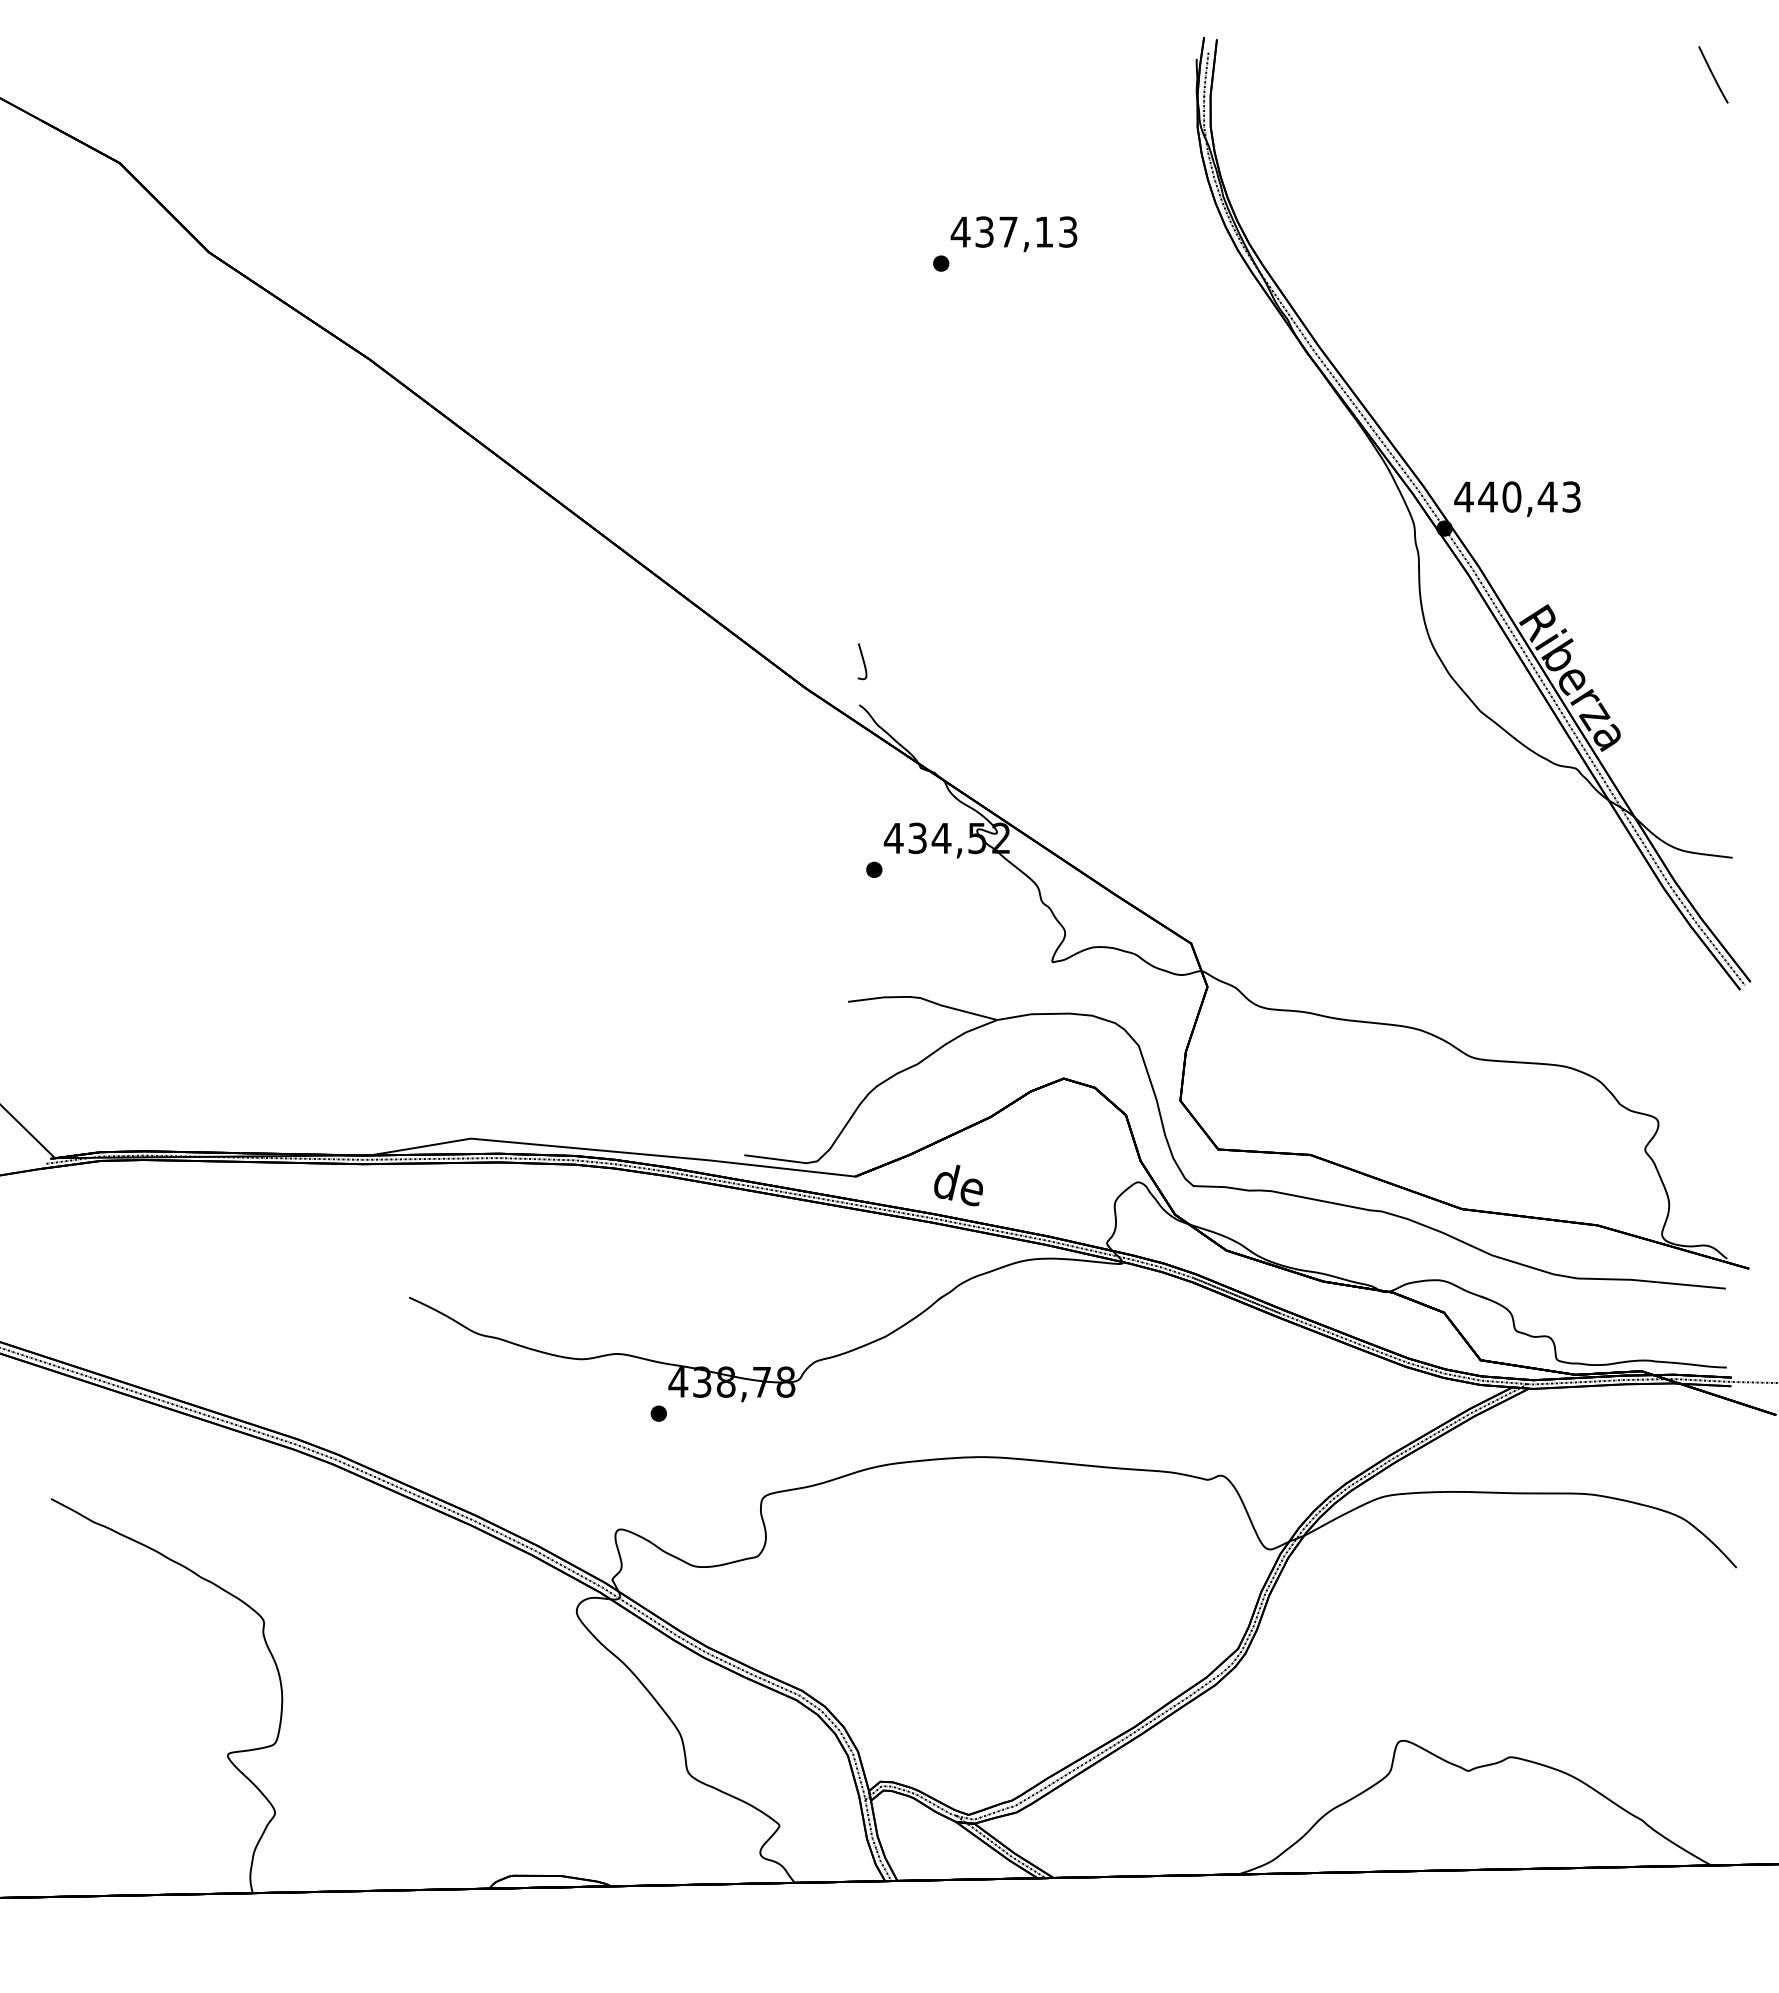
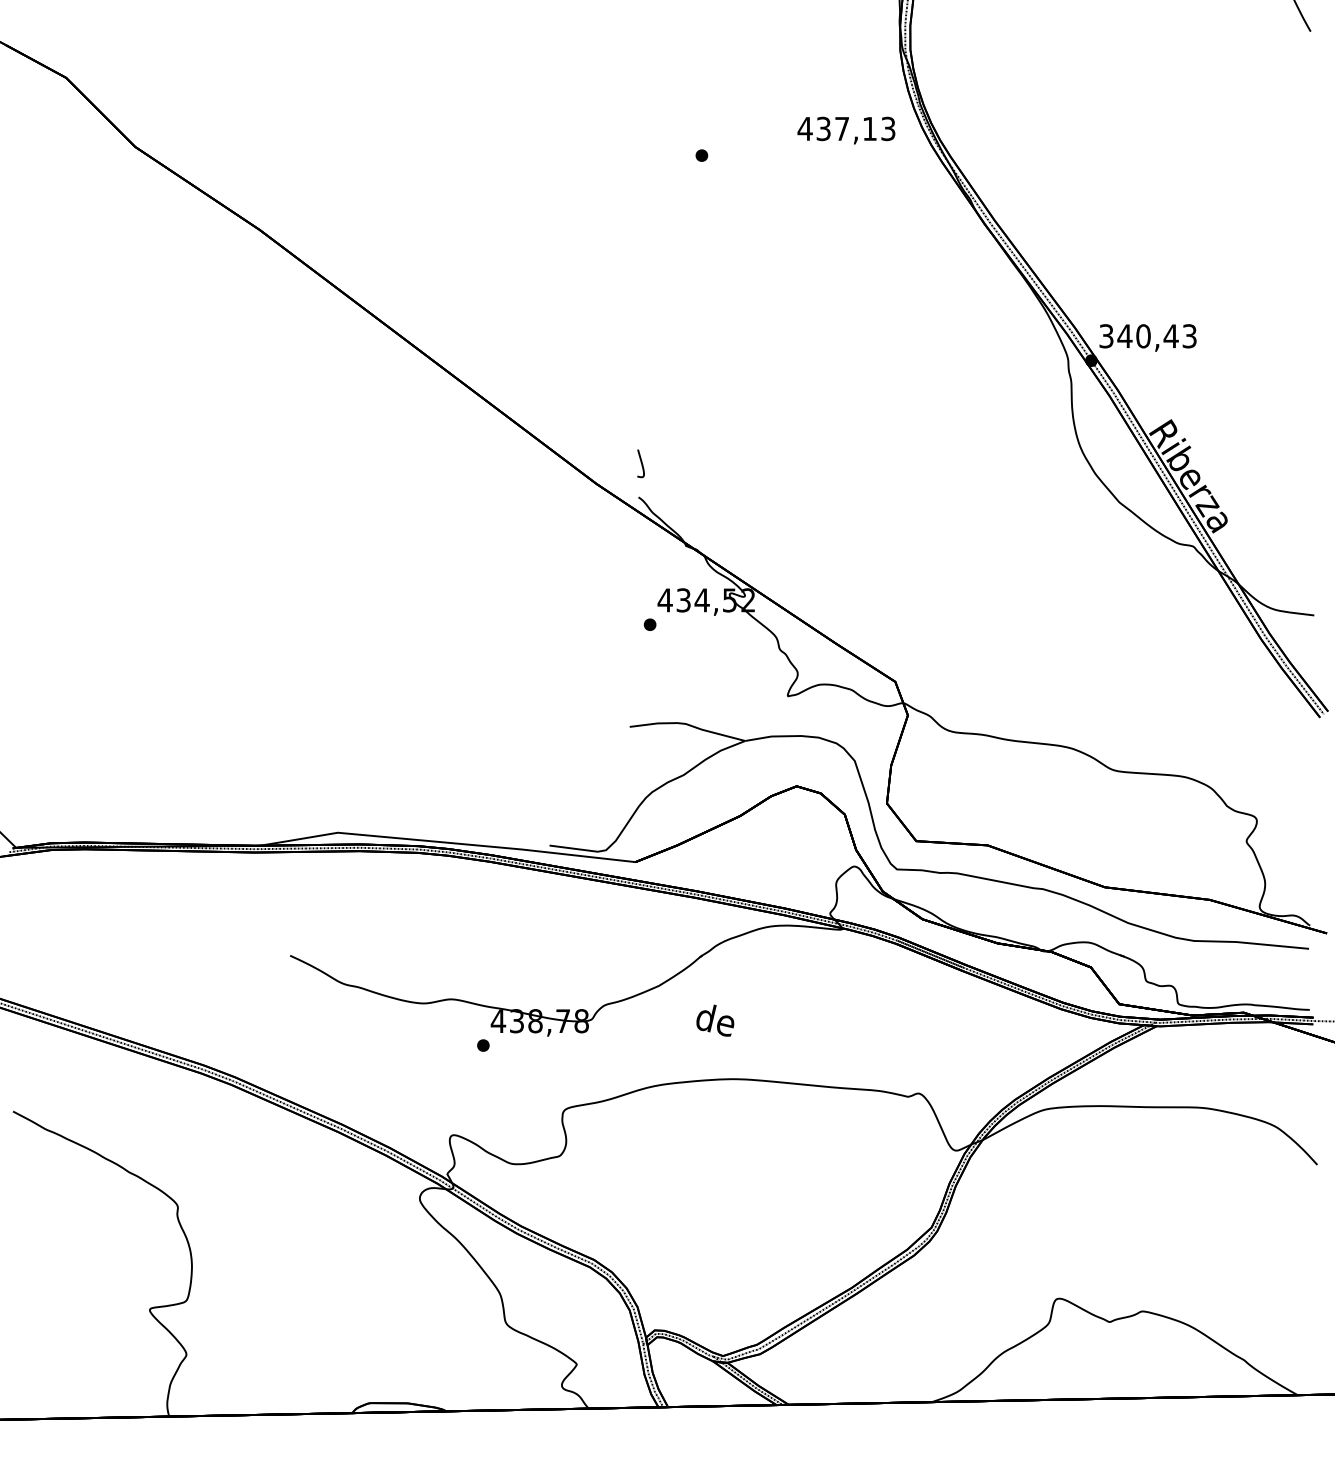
text: (1013, 234) -> (846, 130), moved
text: (1463, 496) -> (1106, 335), 440,43 -> 340,43
text: (958, 1185) -> (715, 1020), moved

